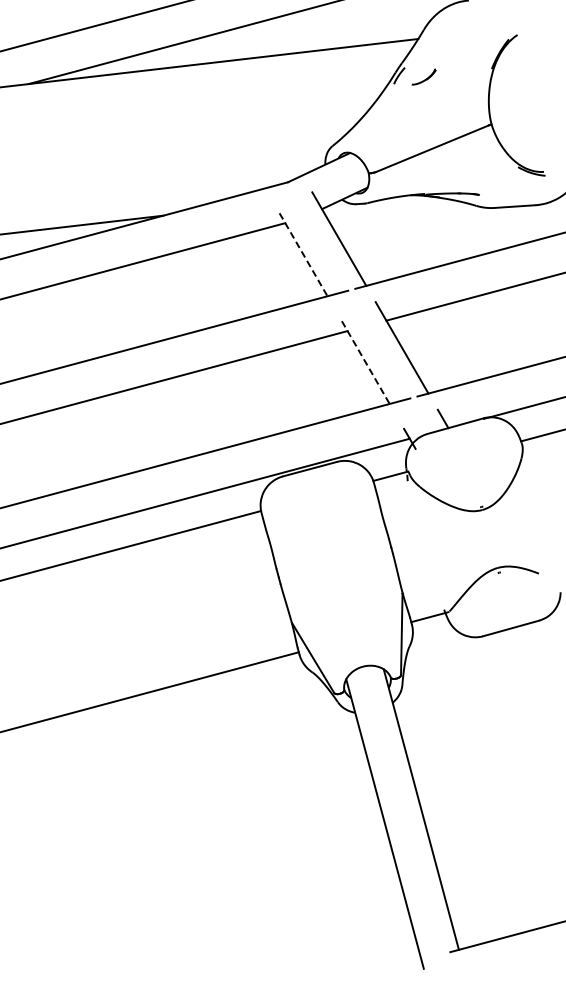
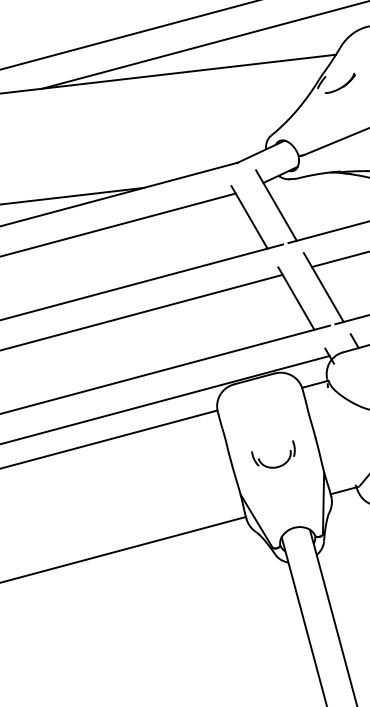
part: (423, 76) -> (339, 83), size x1.67
line: (303, 254) -> (249, 217), dashed -> solid
line: (365, 362) -> (296, 298), dashed -> solid
part: (337, 585) -> (275, 466), added

